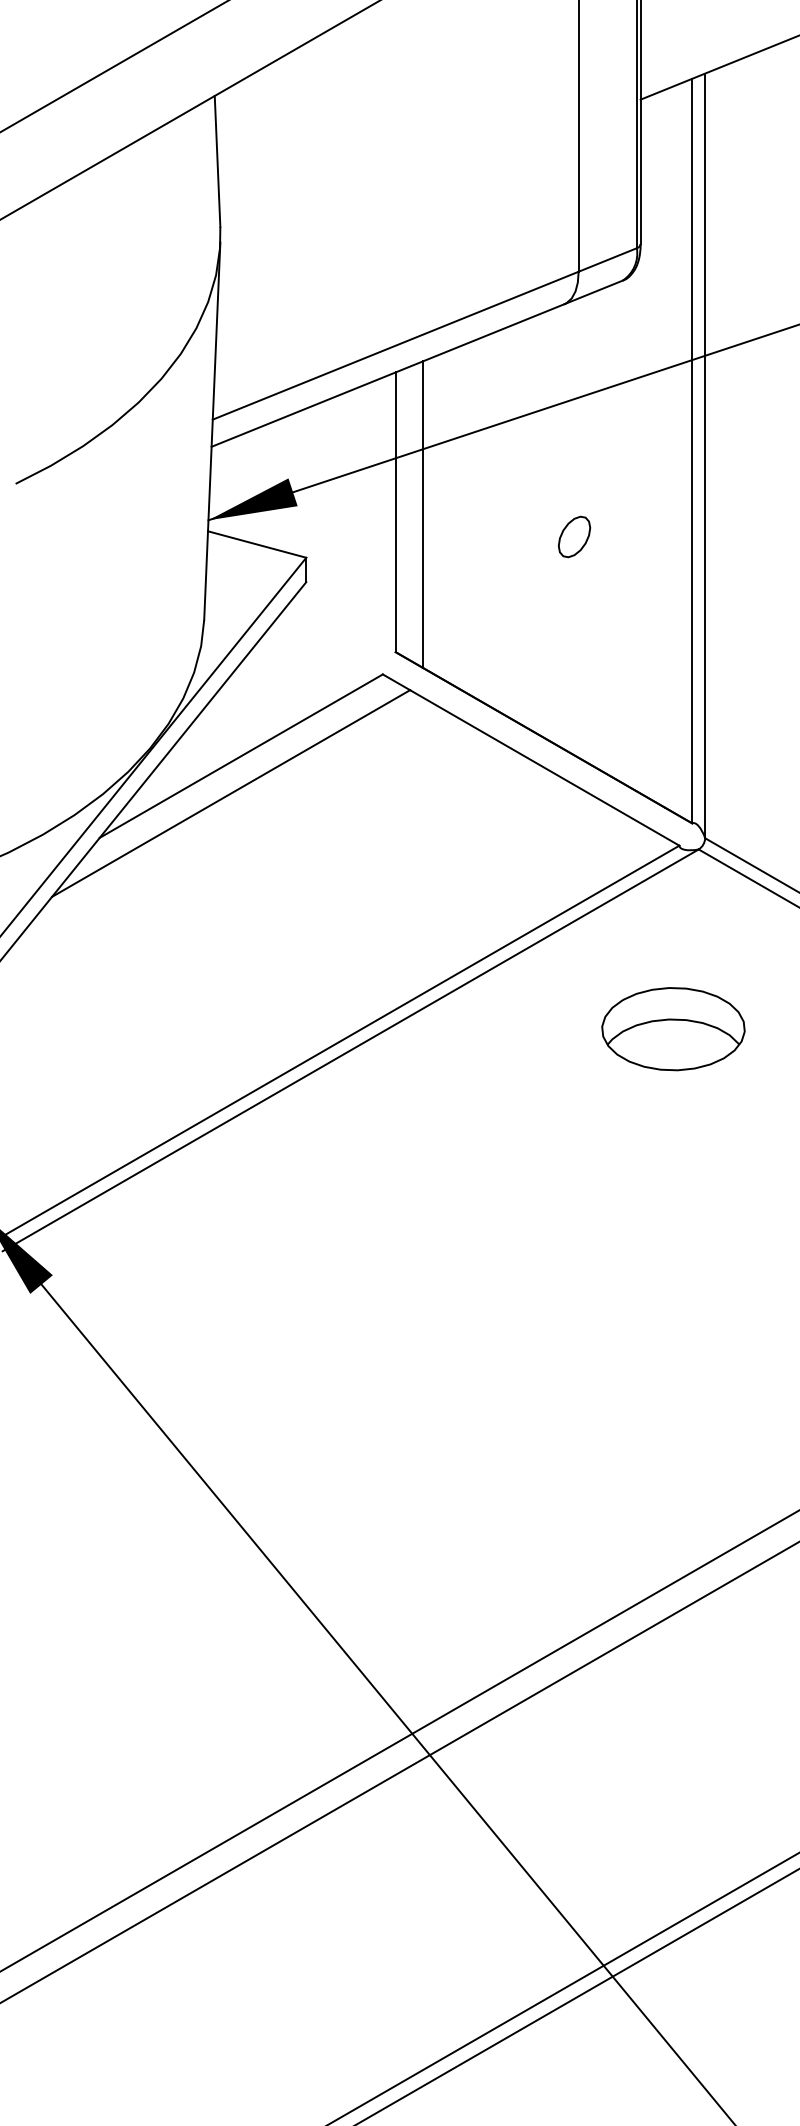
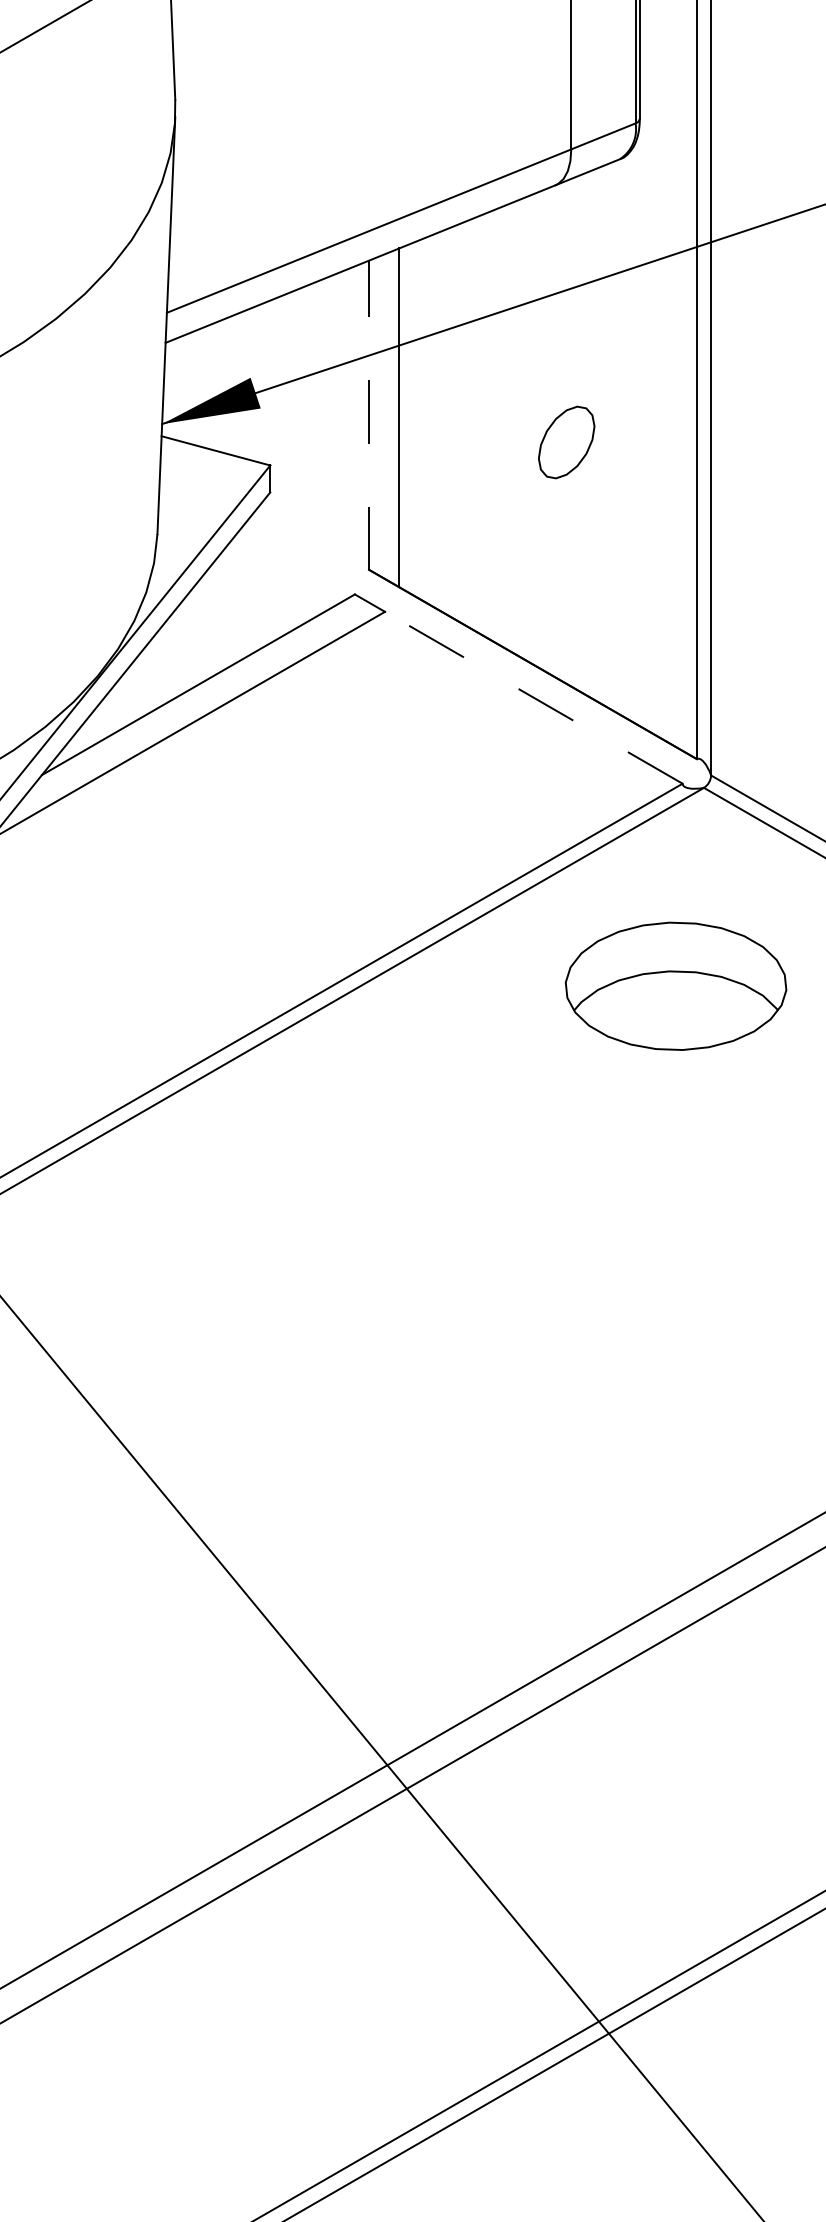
line: (395, 512) -> (368, 415), solid -> dashed
part: (574, 536) -> (566, 441), size x1.6
line: (544, 767) -> (533, 697), solid -> dashed
part: (673, 1029) -> (676, 986), size x1.4

